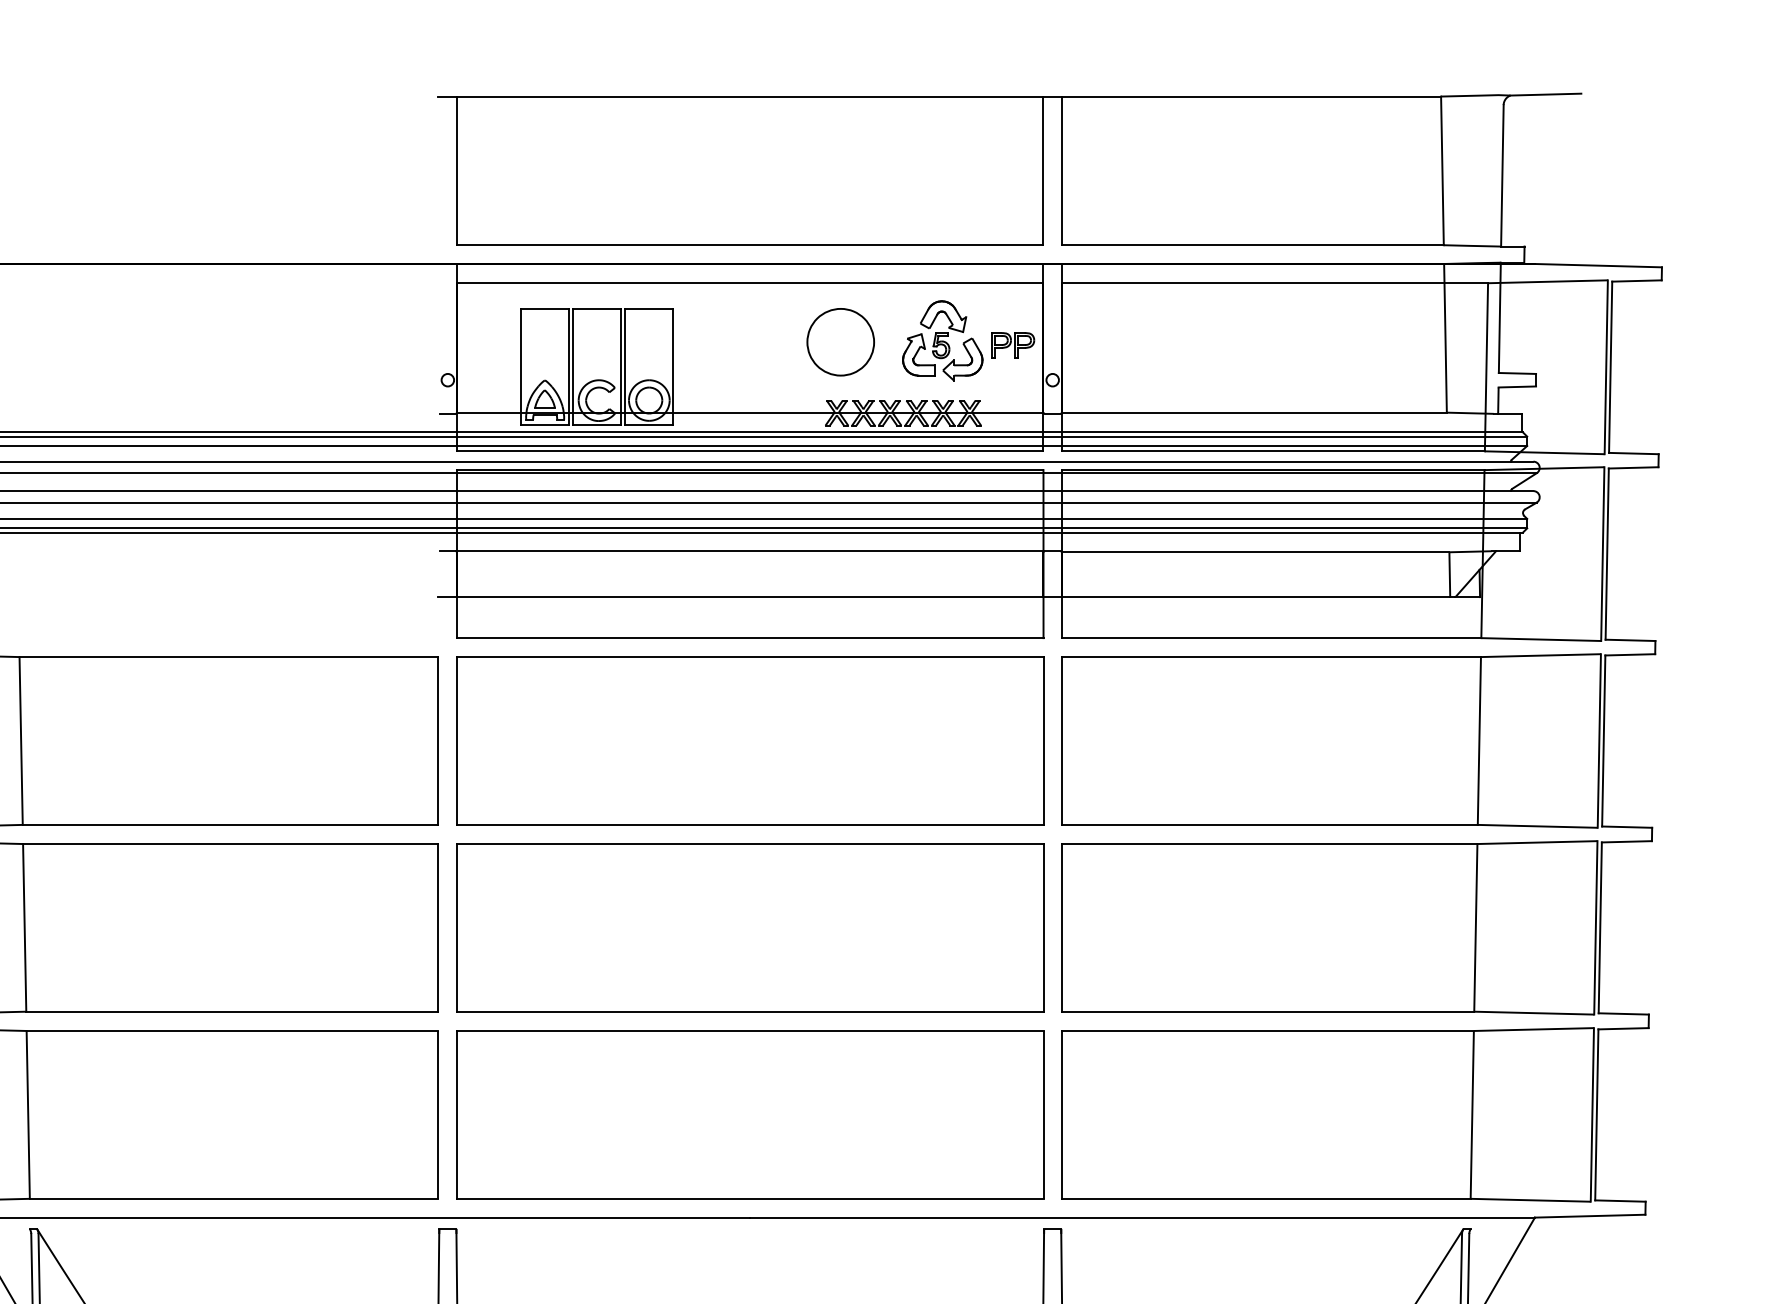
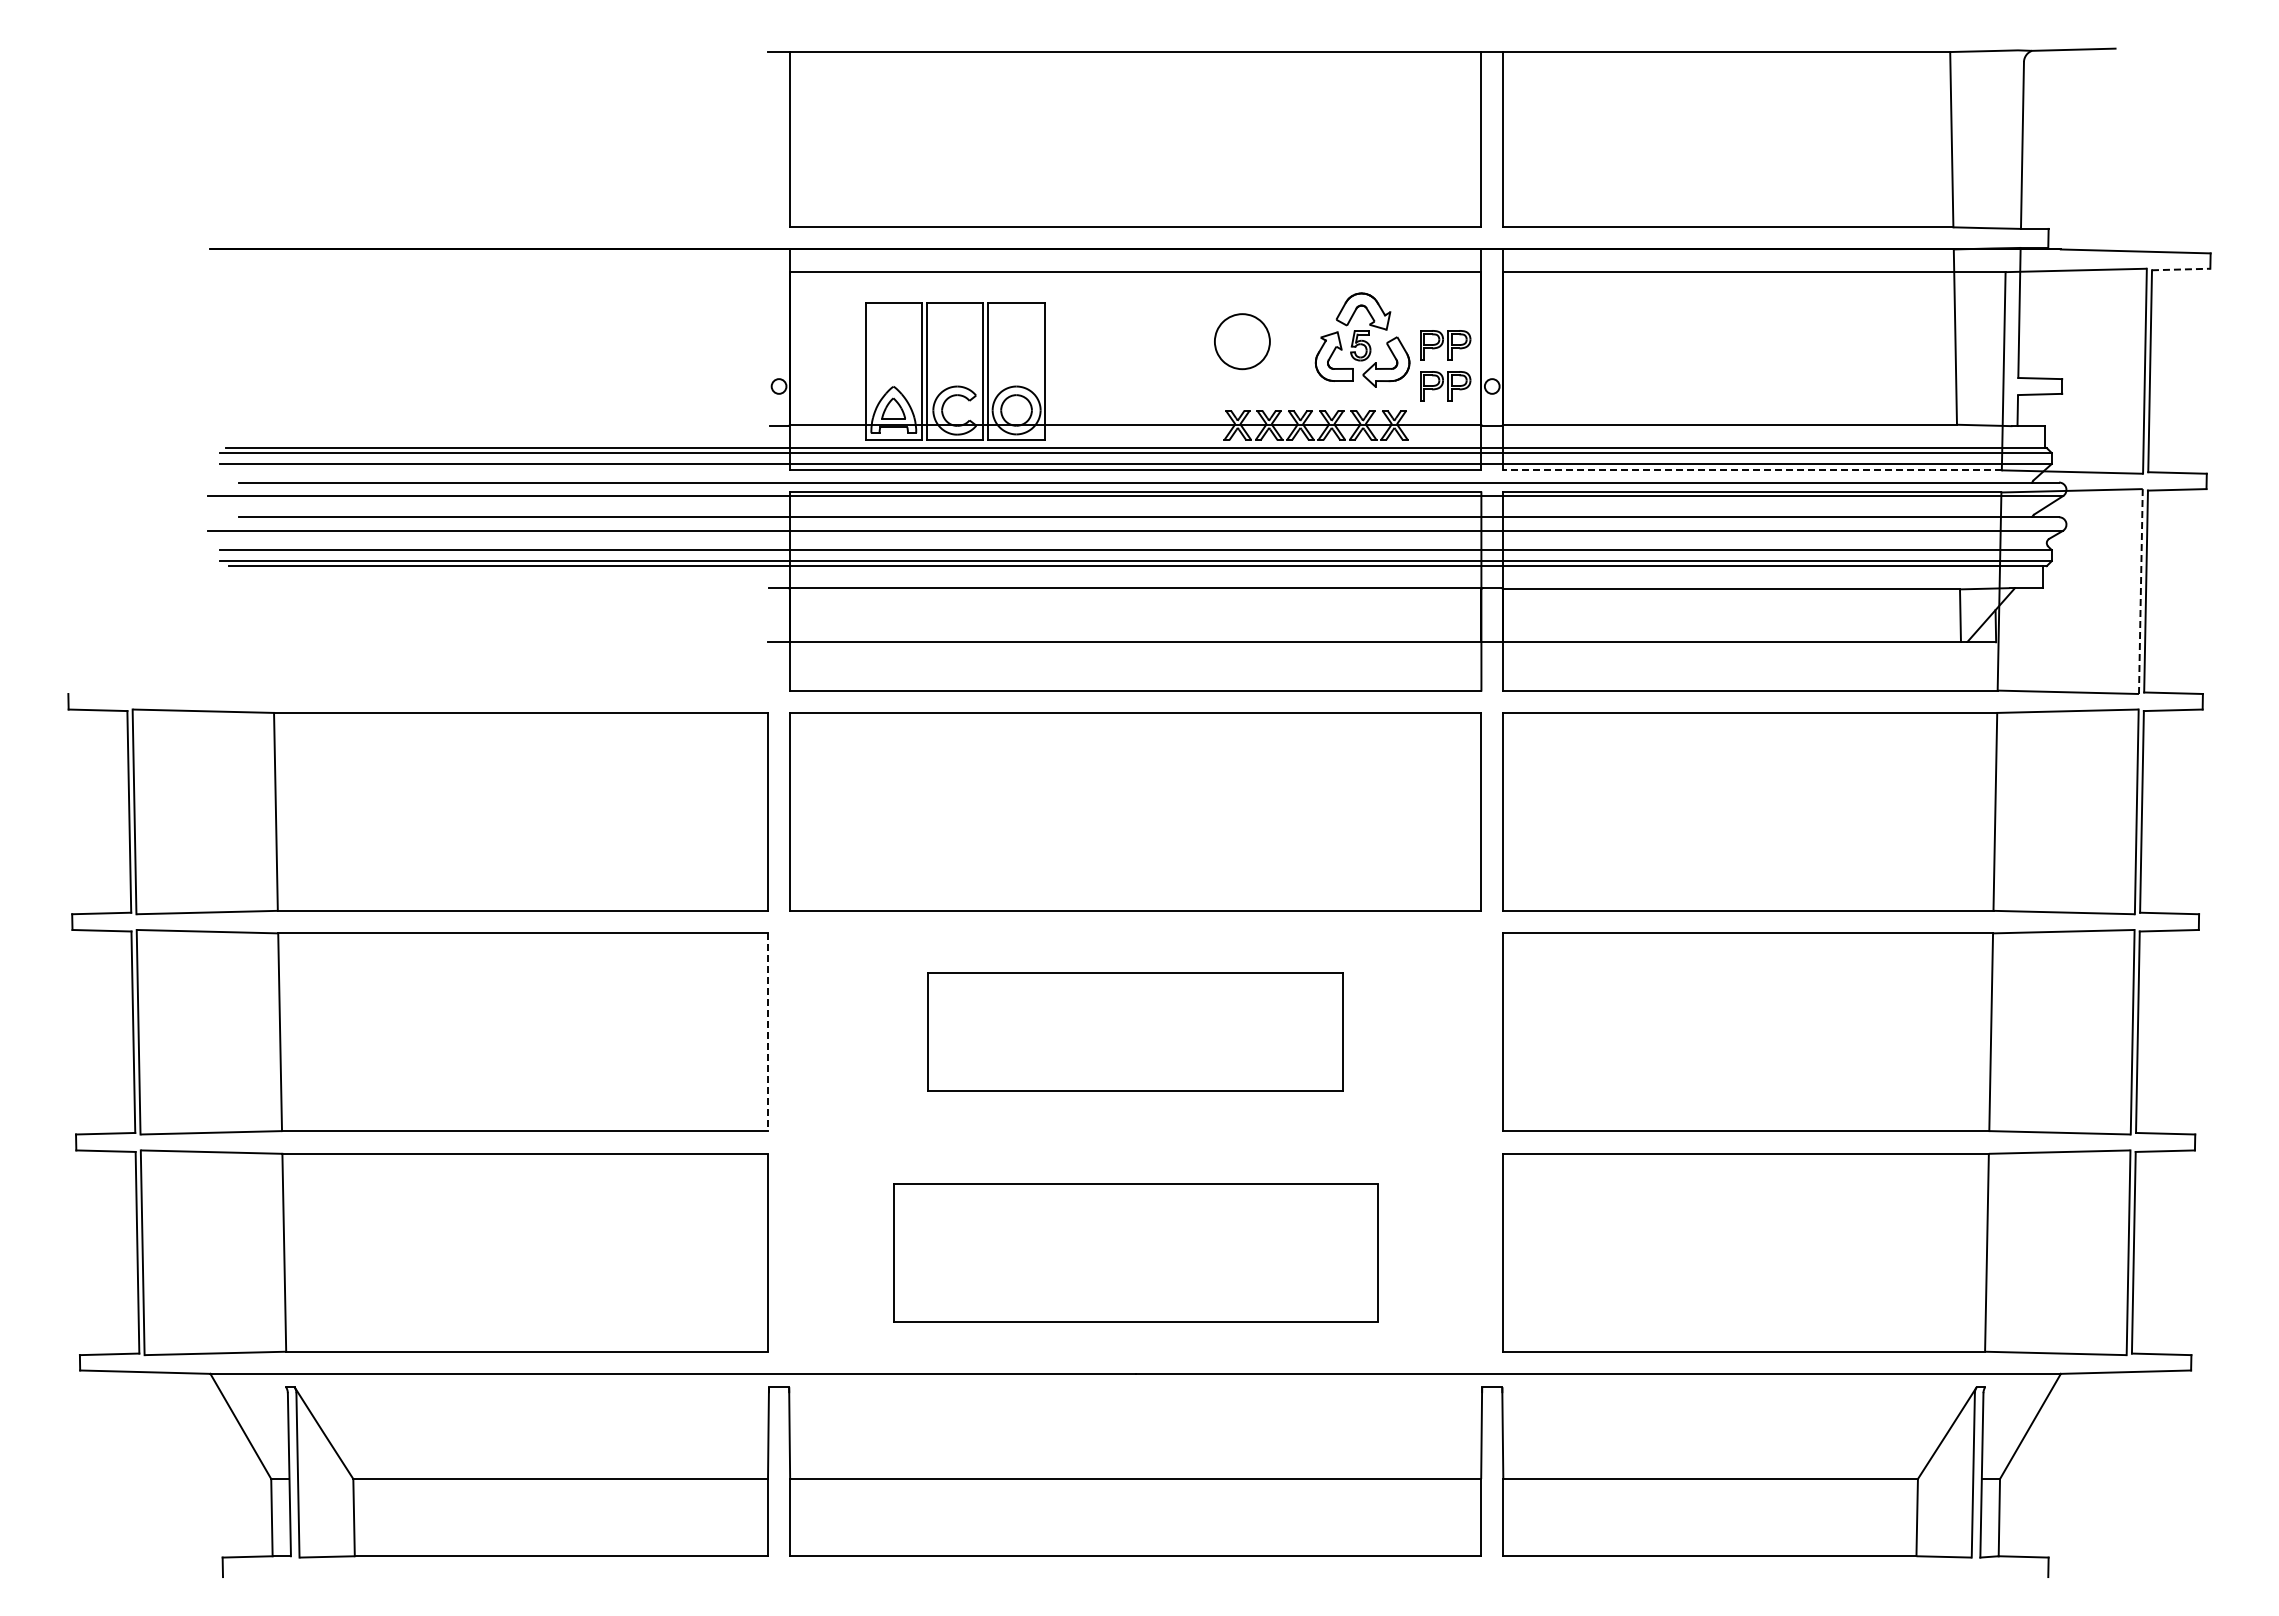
line: (1637, 280) -> (2181, 269), solid -> dashed
part: (840, 342) -> (1242, 341), size x0.7
part: (1013, 380) -> (1445, 386), added
line: (1273, 451) -> (1752, 470), solid -> dashed
line: (1602, 554) -> (2140, 591), solid -> dashed
part: (750, 927) -> (1135, 1031), size x0.6
line: (438, 928) -> (768, 1032), solid -> dashed
part: (750, 1114) -> (1135, 1252), size x0.7

